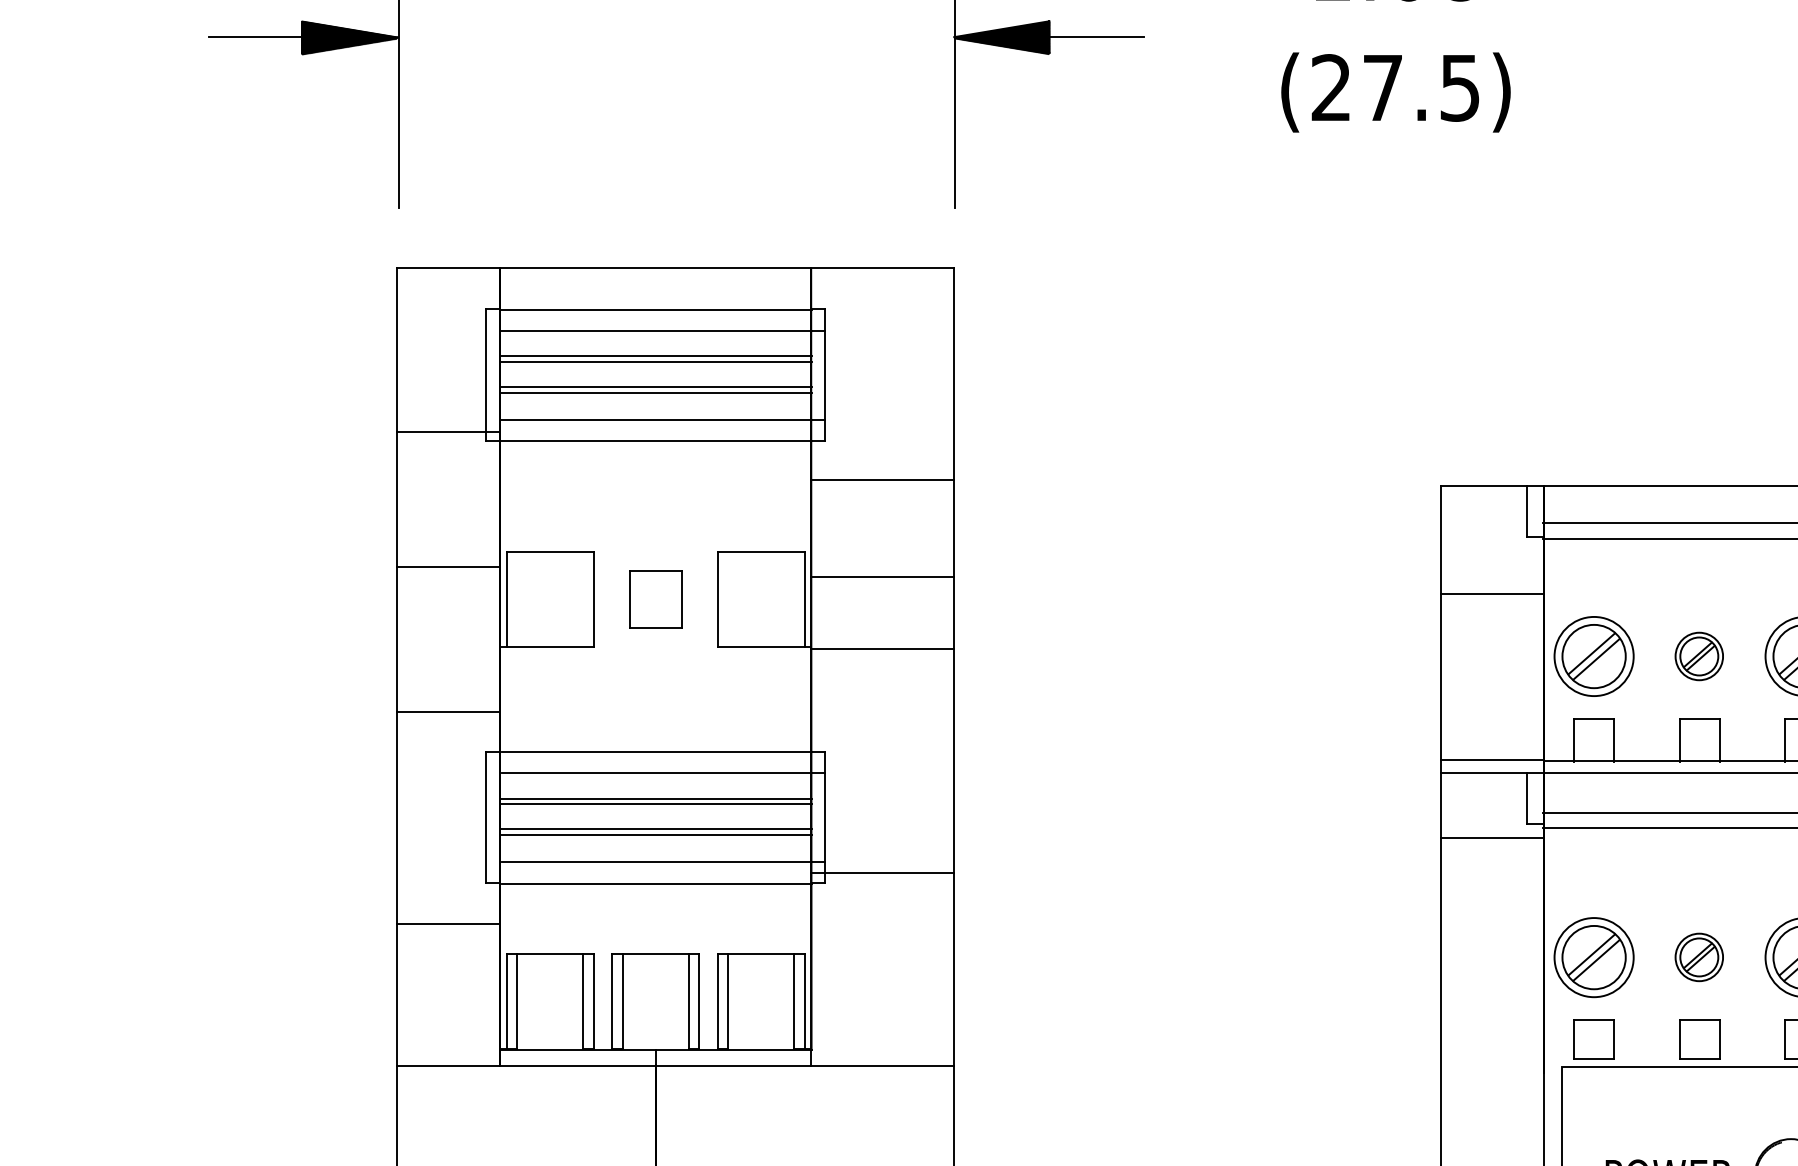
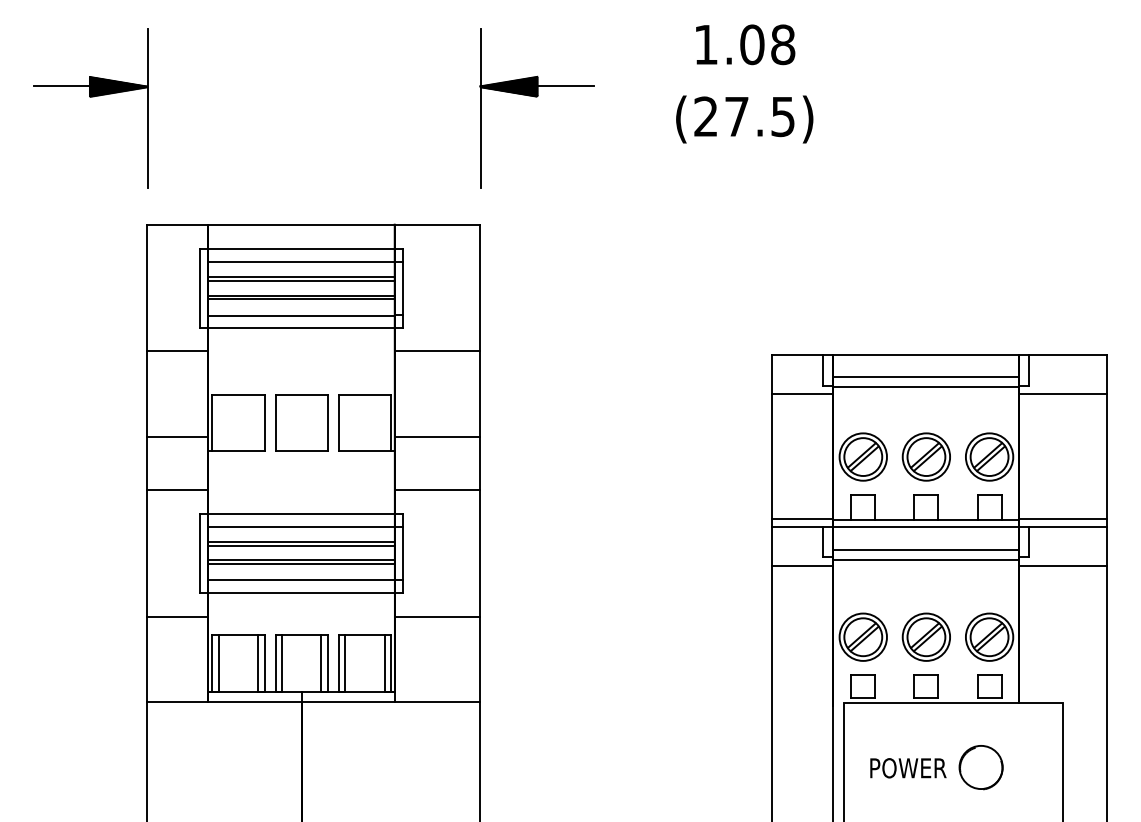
line: (448, 431) -> (177, 351), moved
line: (448, 567) -> (177, 436), moved
line: (880, 577) -> (436, 436), moved
line: (1492, 593) -> (802, 394), moved
part: (655, 598) -> (301, 422), size x1.67
line: (880, 648) -> (436, 490), moved
part: (1698, 655) -> (925, 456), size x1.67
line: (880, 872) -> (436, 616), moved
part: (1698, 956) -> (925, 636), size x1.67

